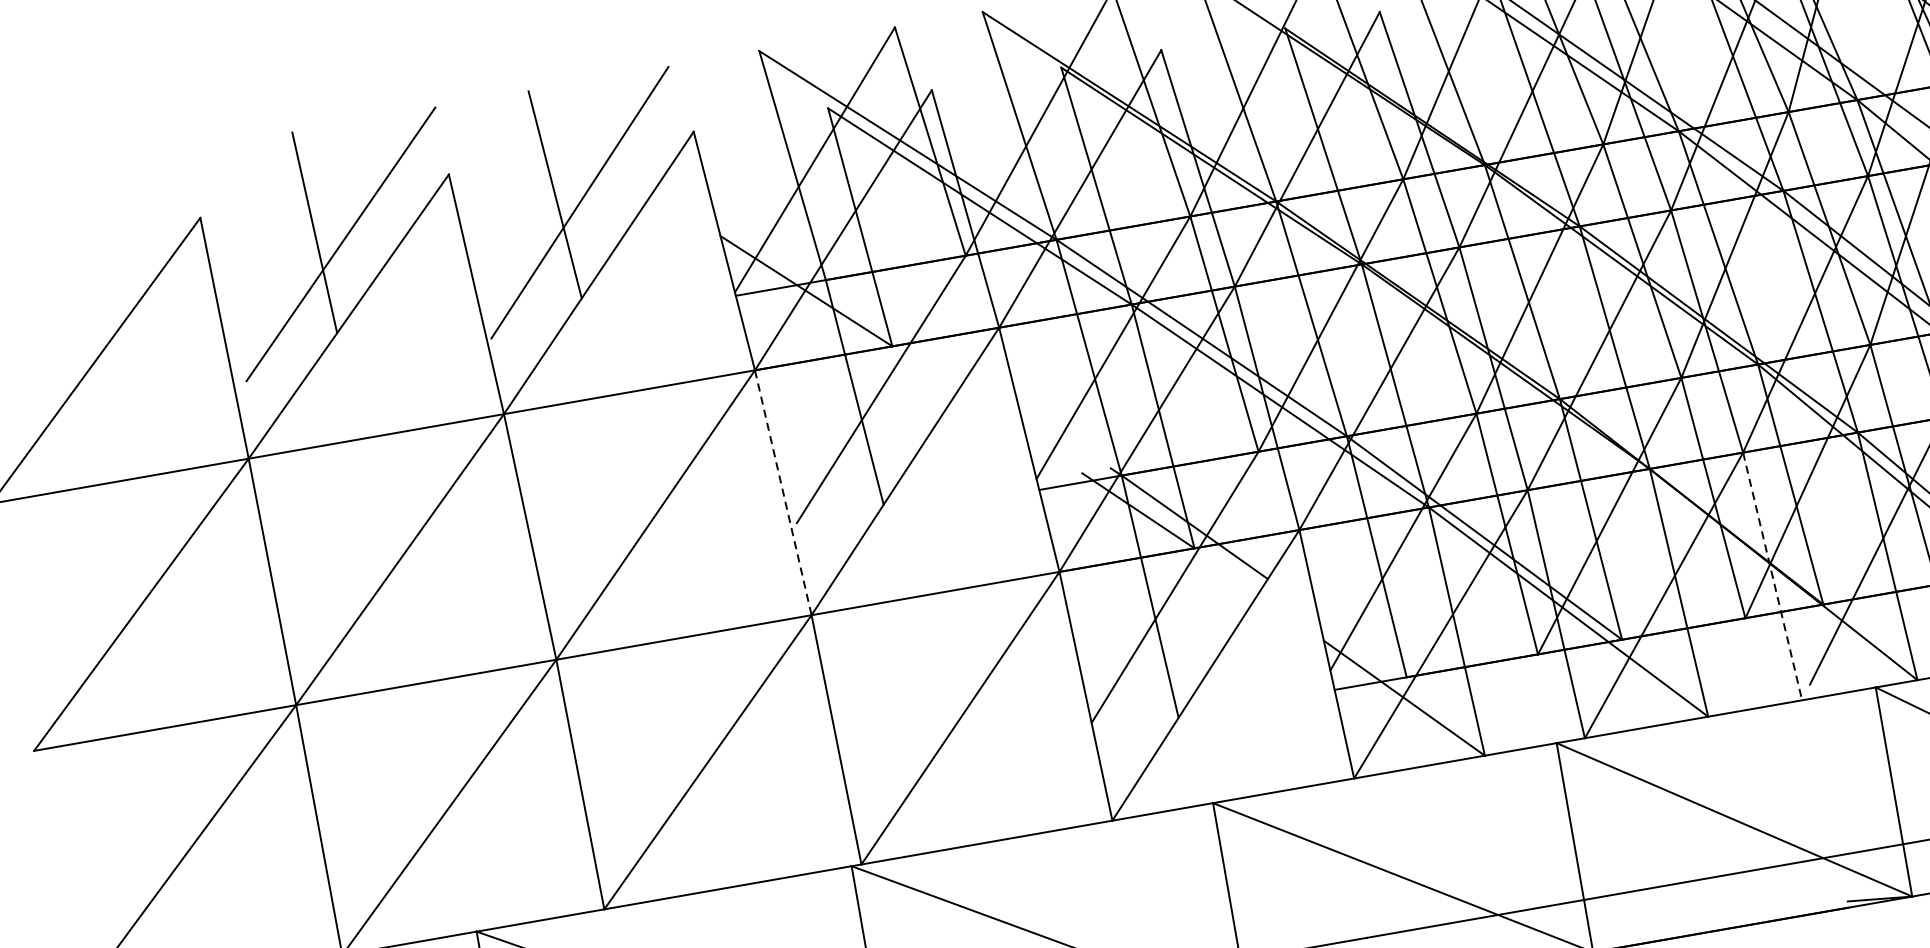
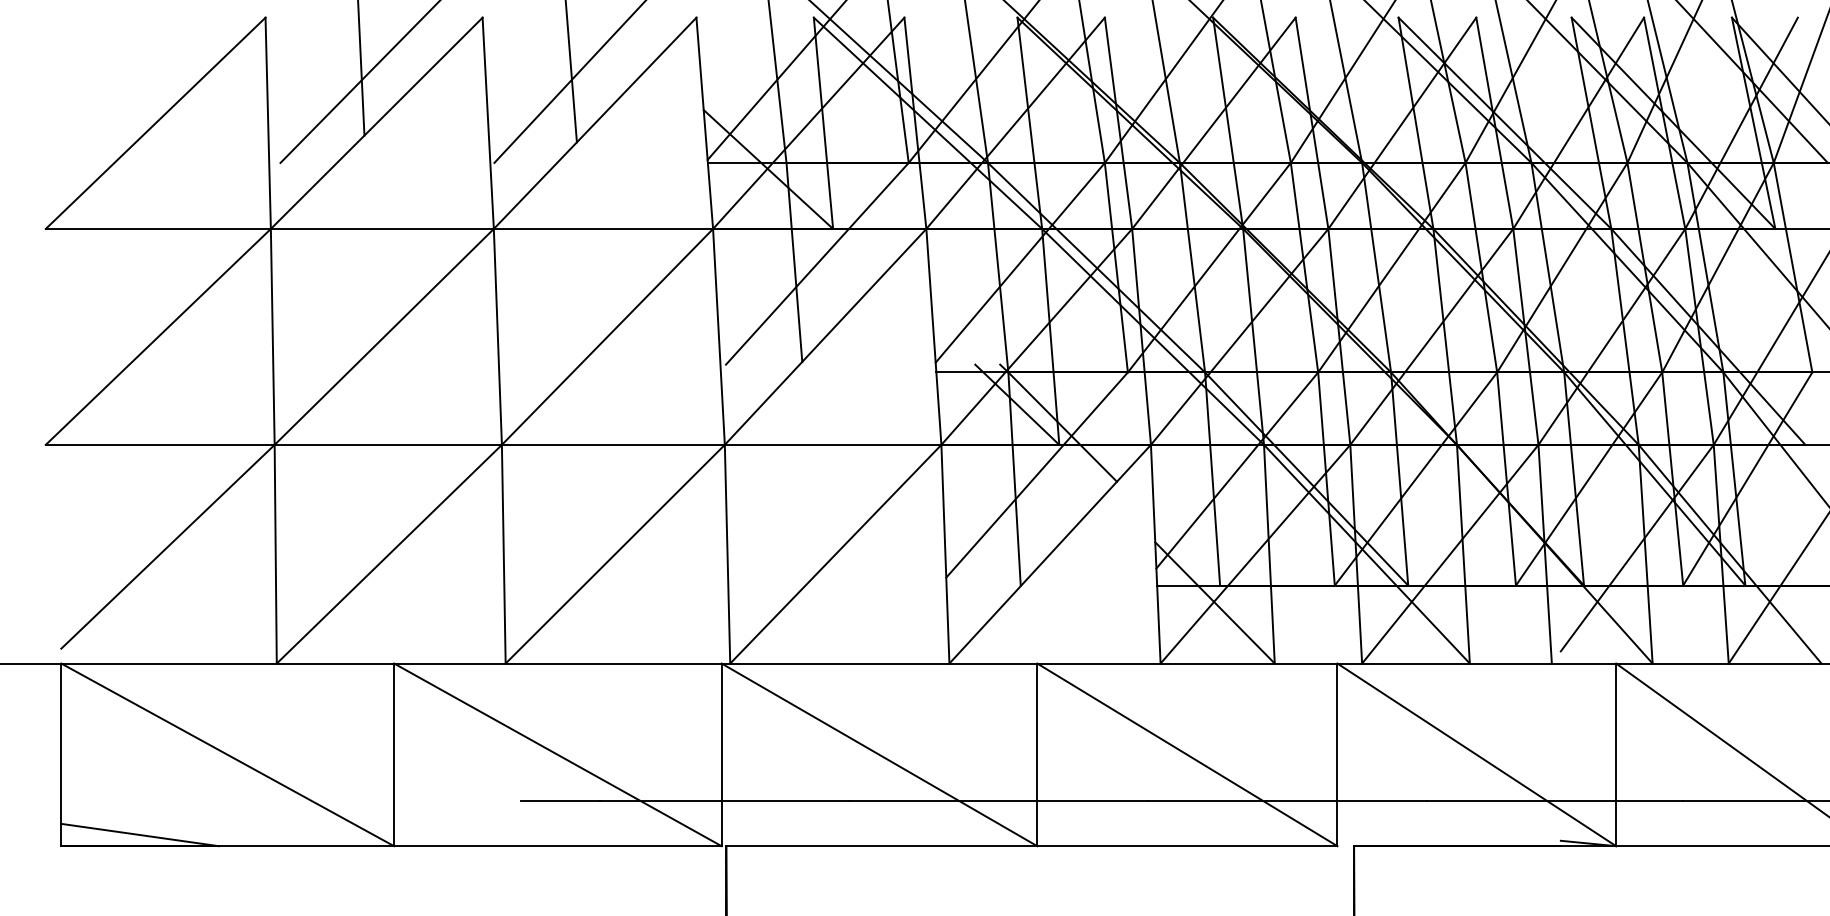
line: (782, 493) -> (718, 337), dashed -> solid
line: (1773, 576) -> (1545, 554), dashed -> solid

